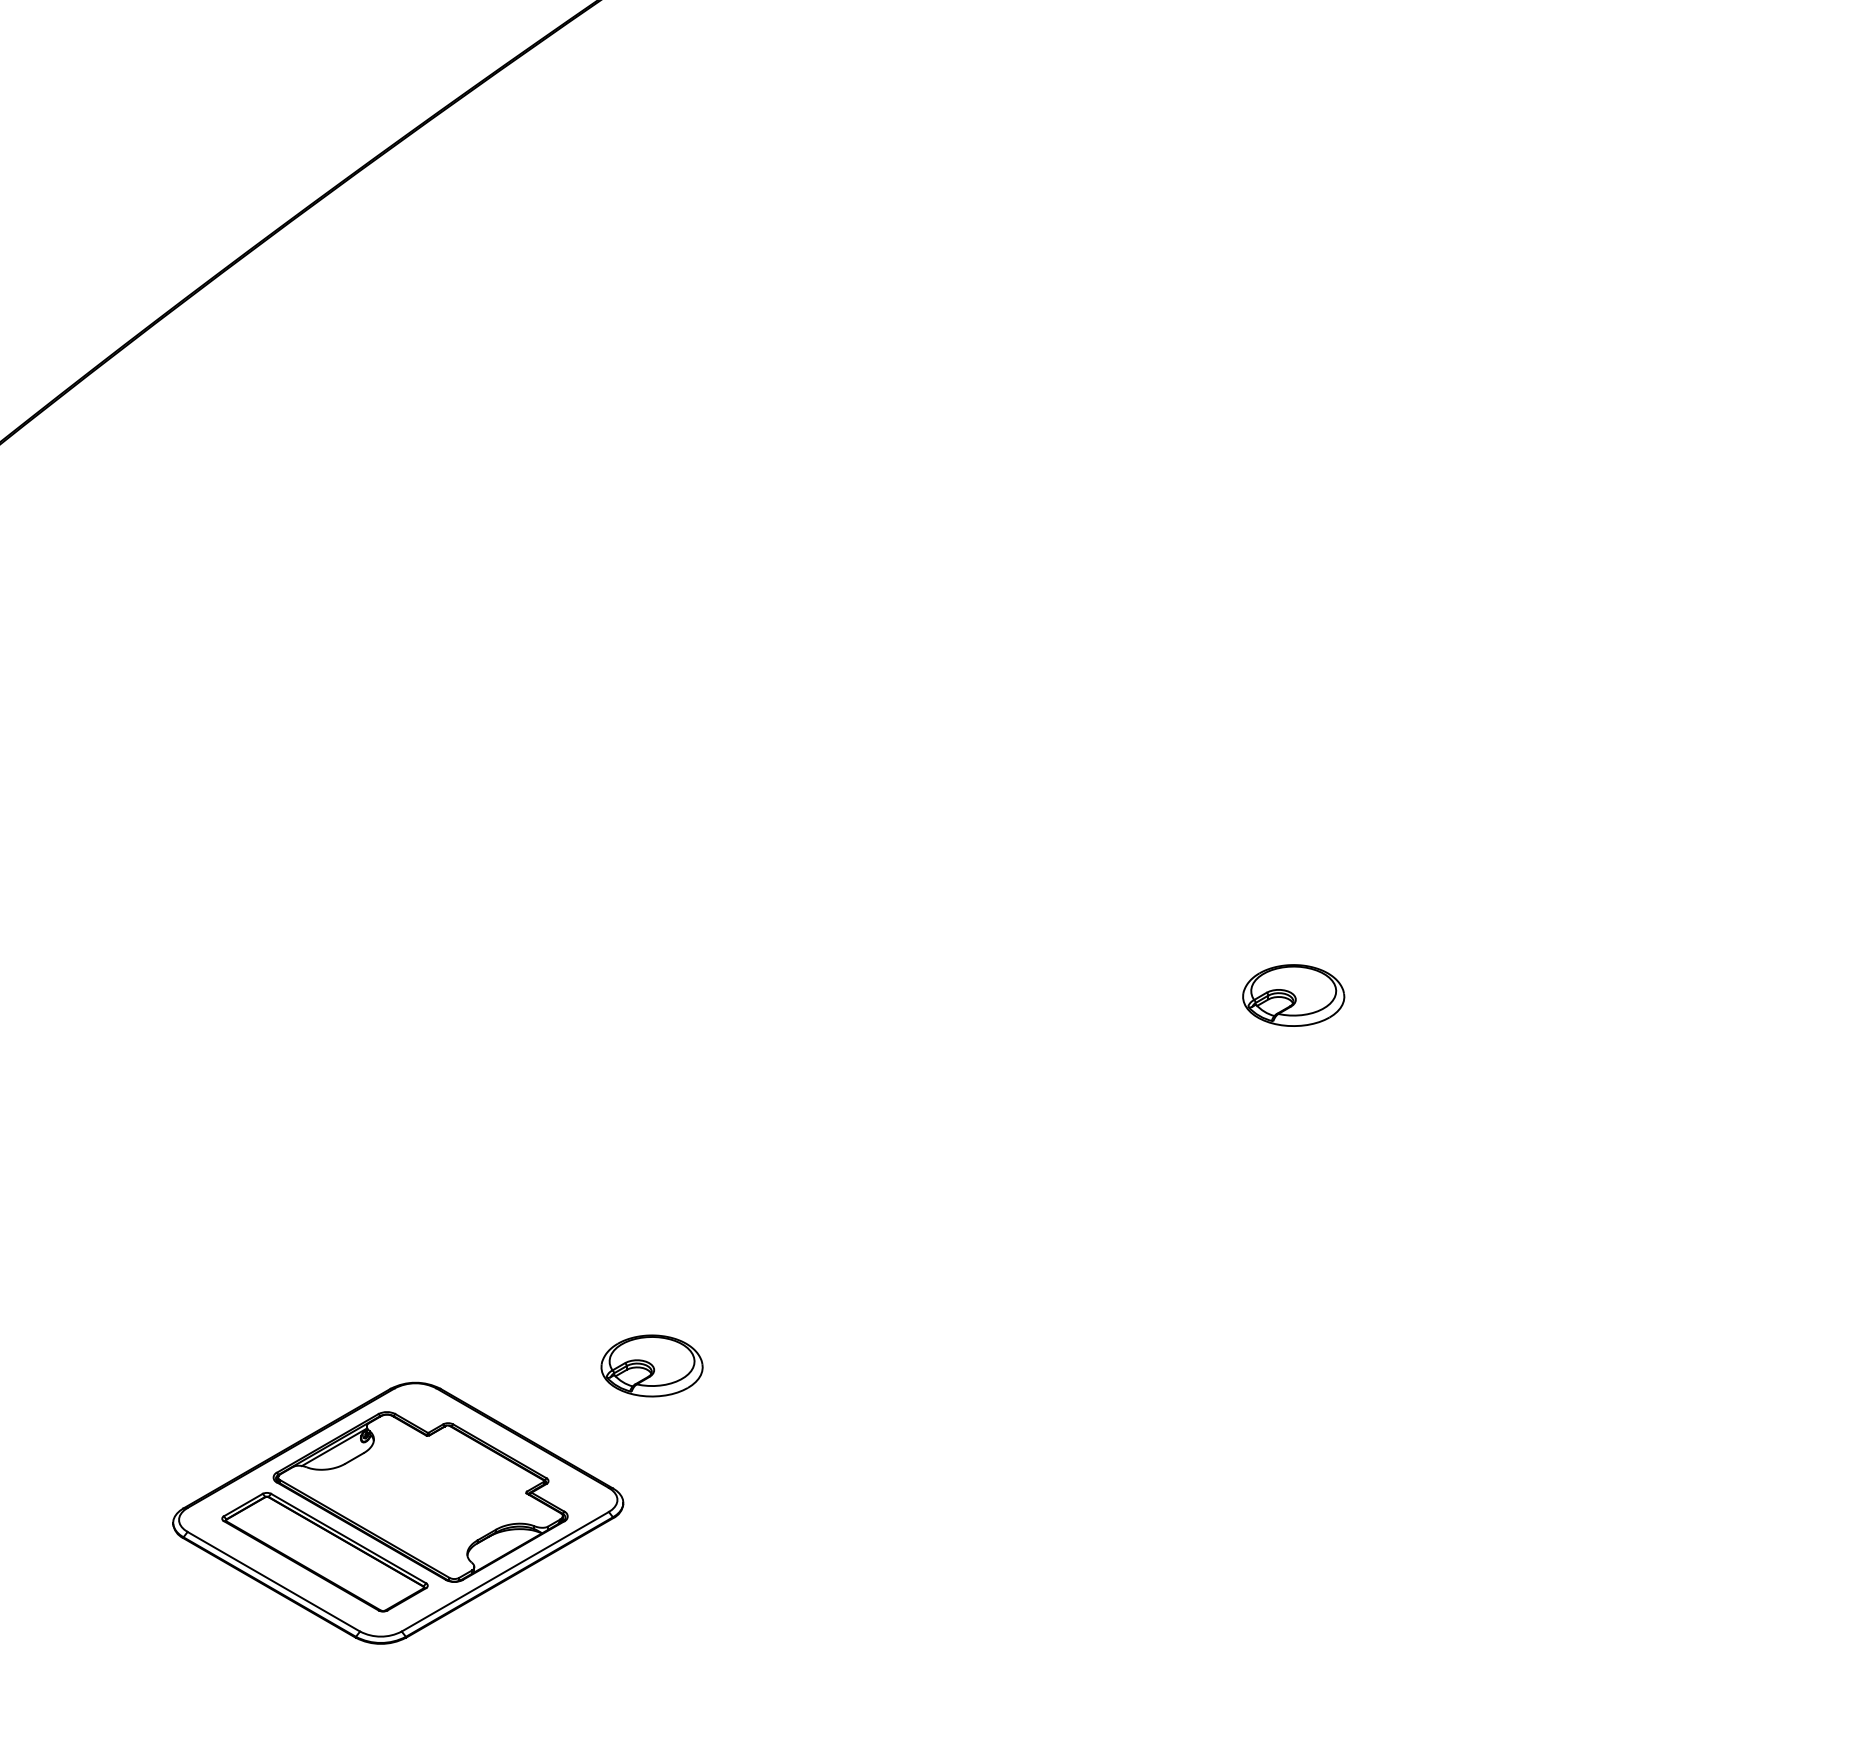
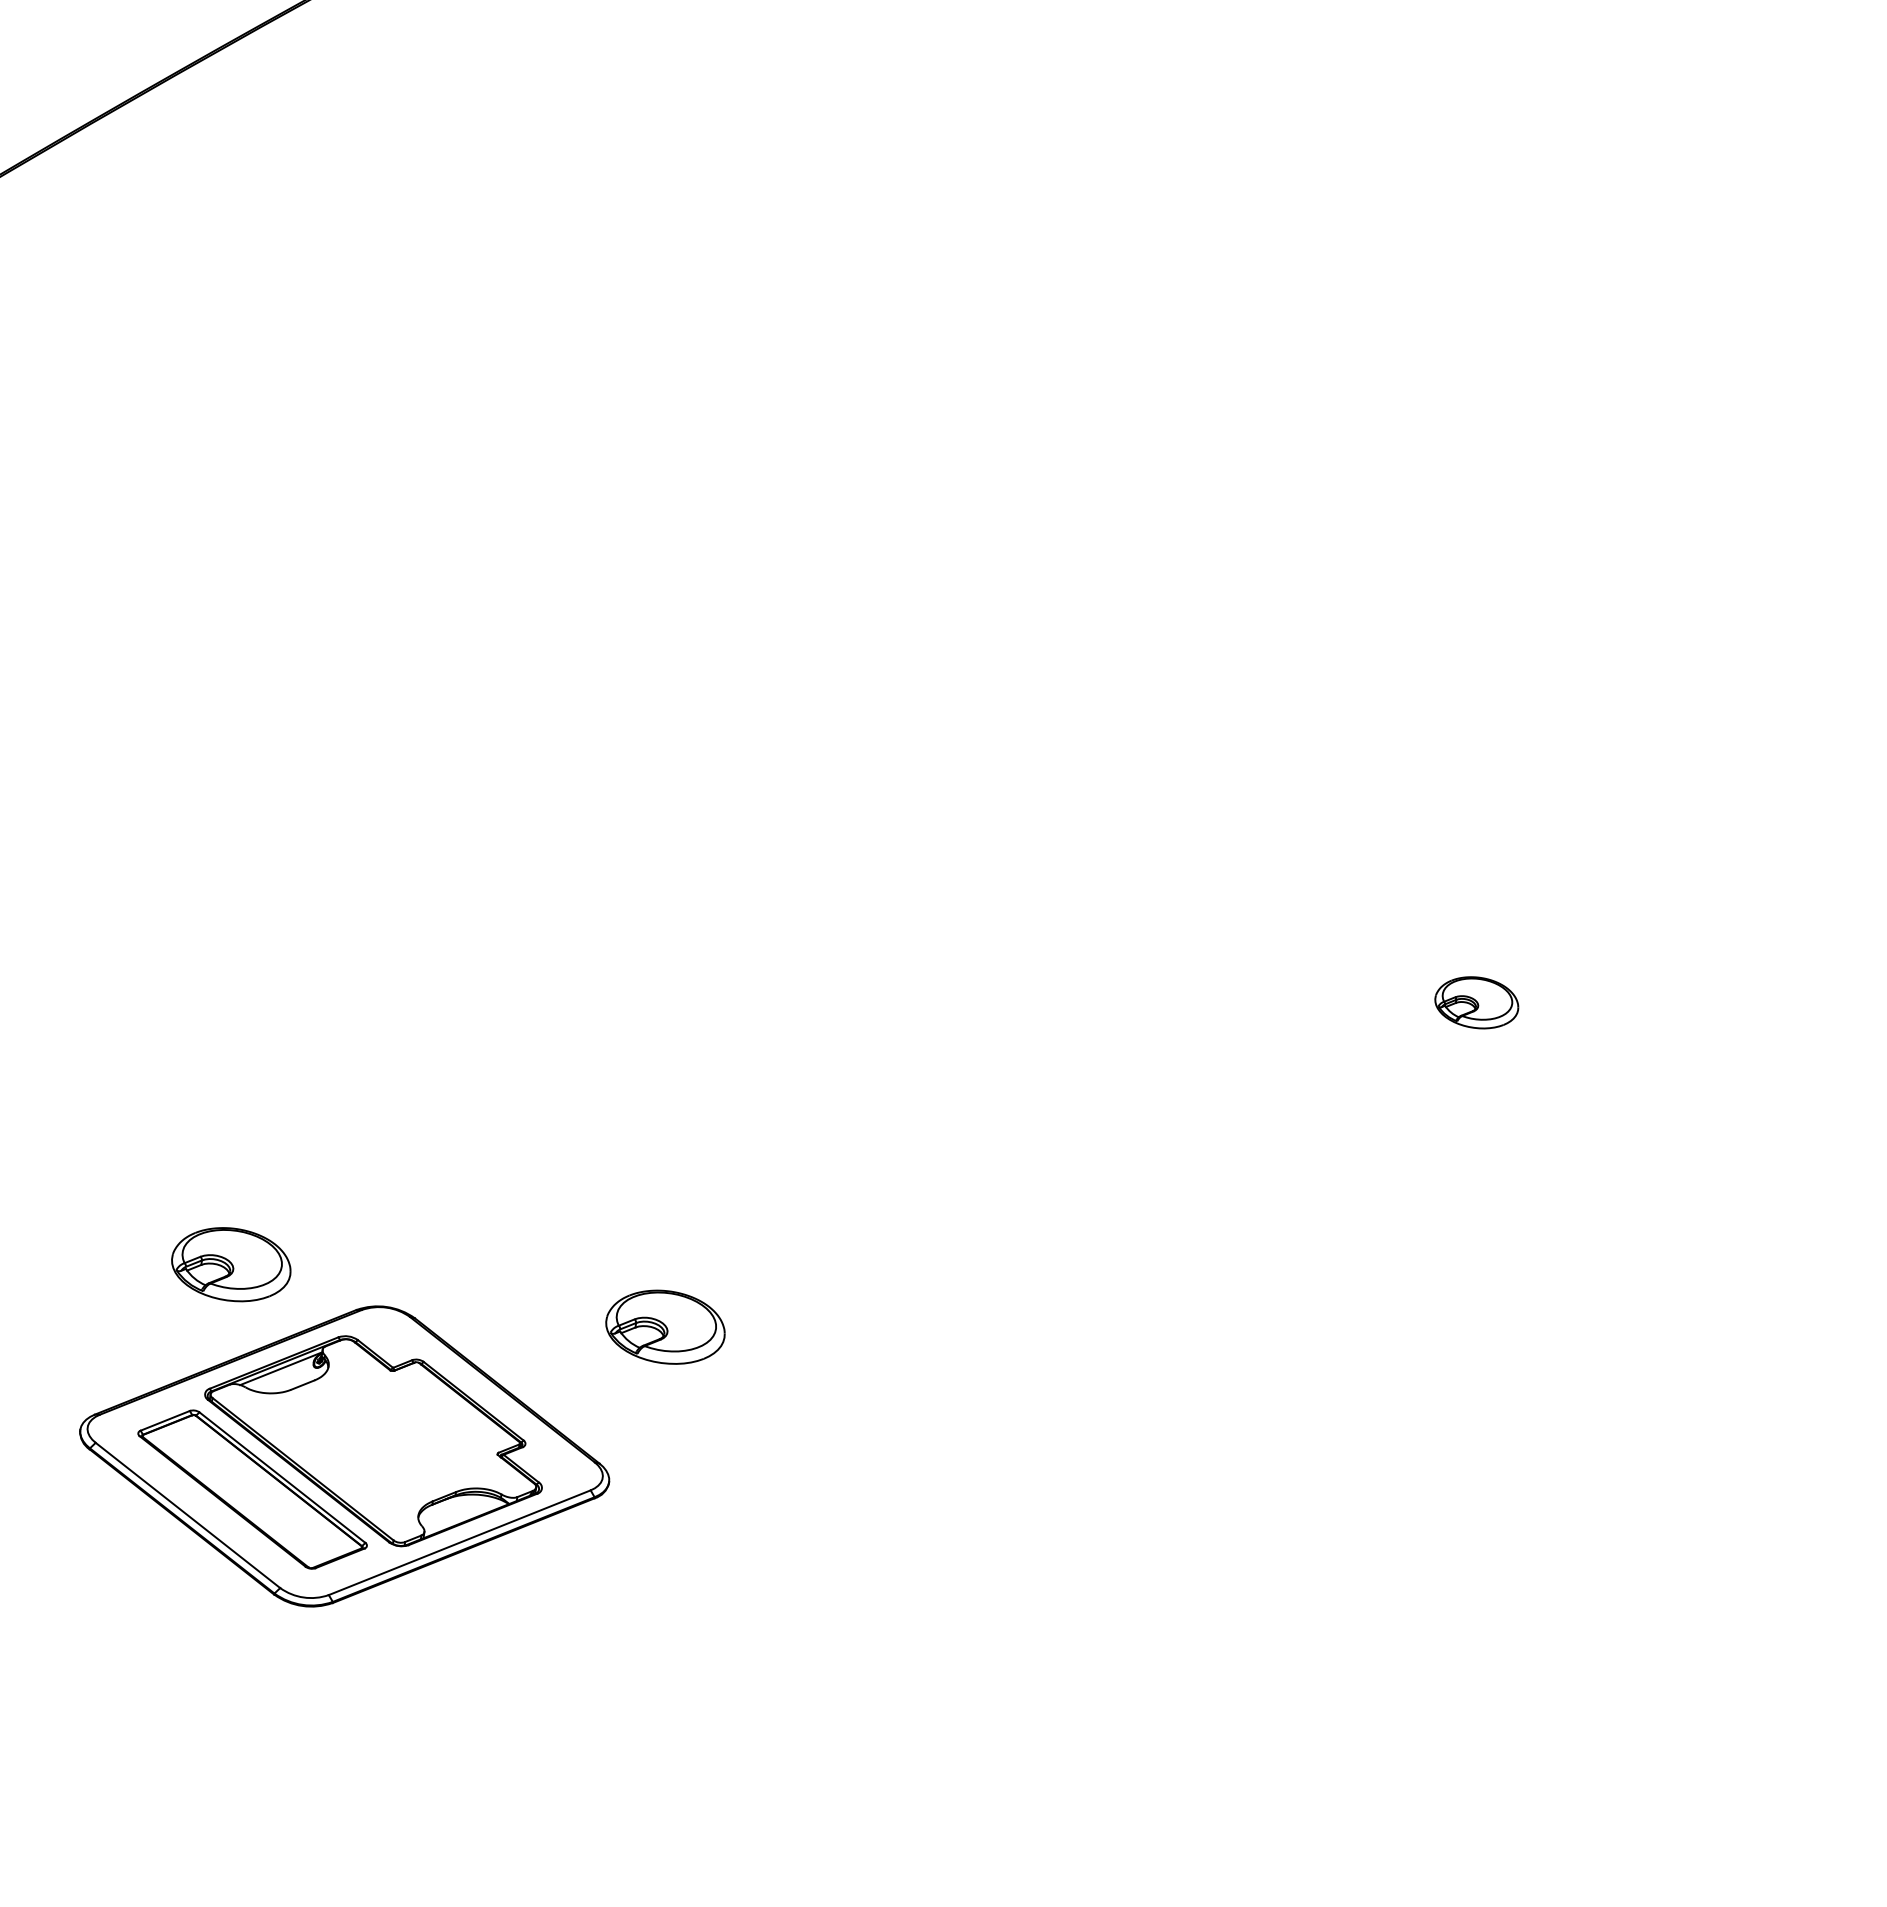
part: (1293, 995) -> (1476, 1002), size x0.7
part: (279, 1365) -> (230, 1263), added

